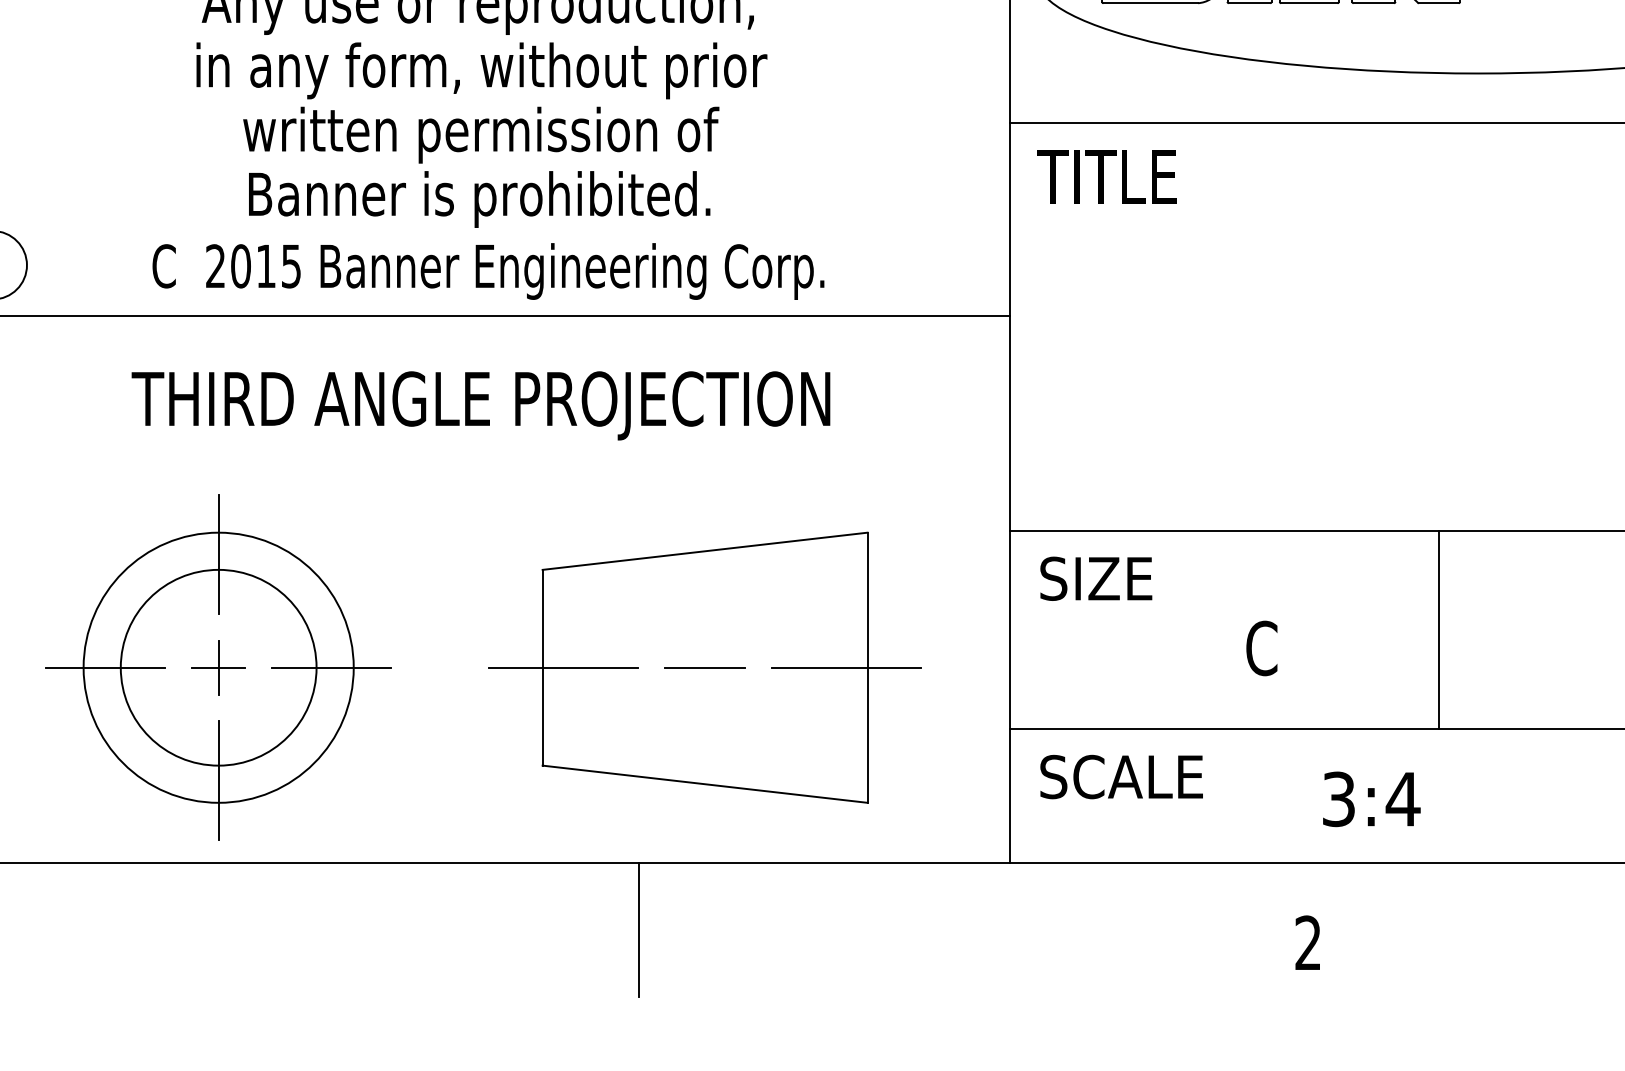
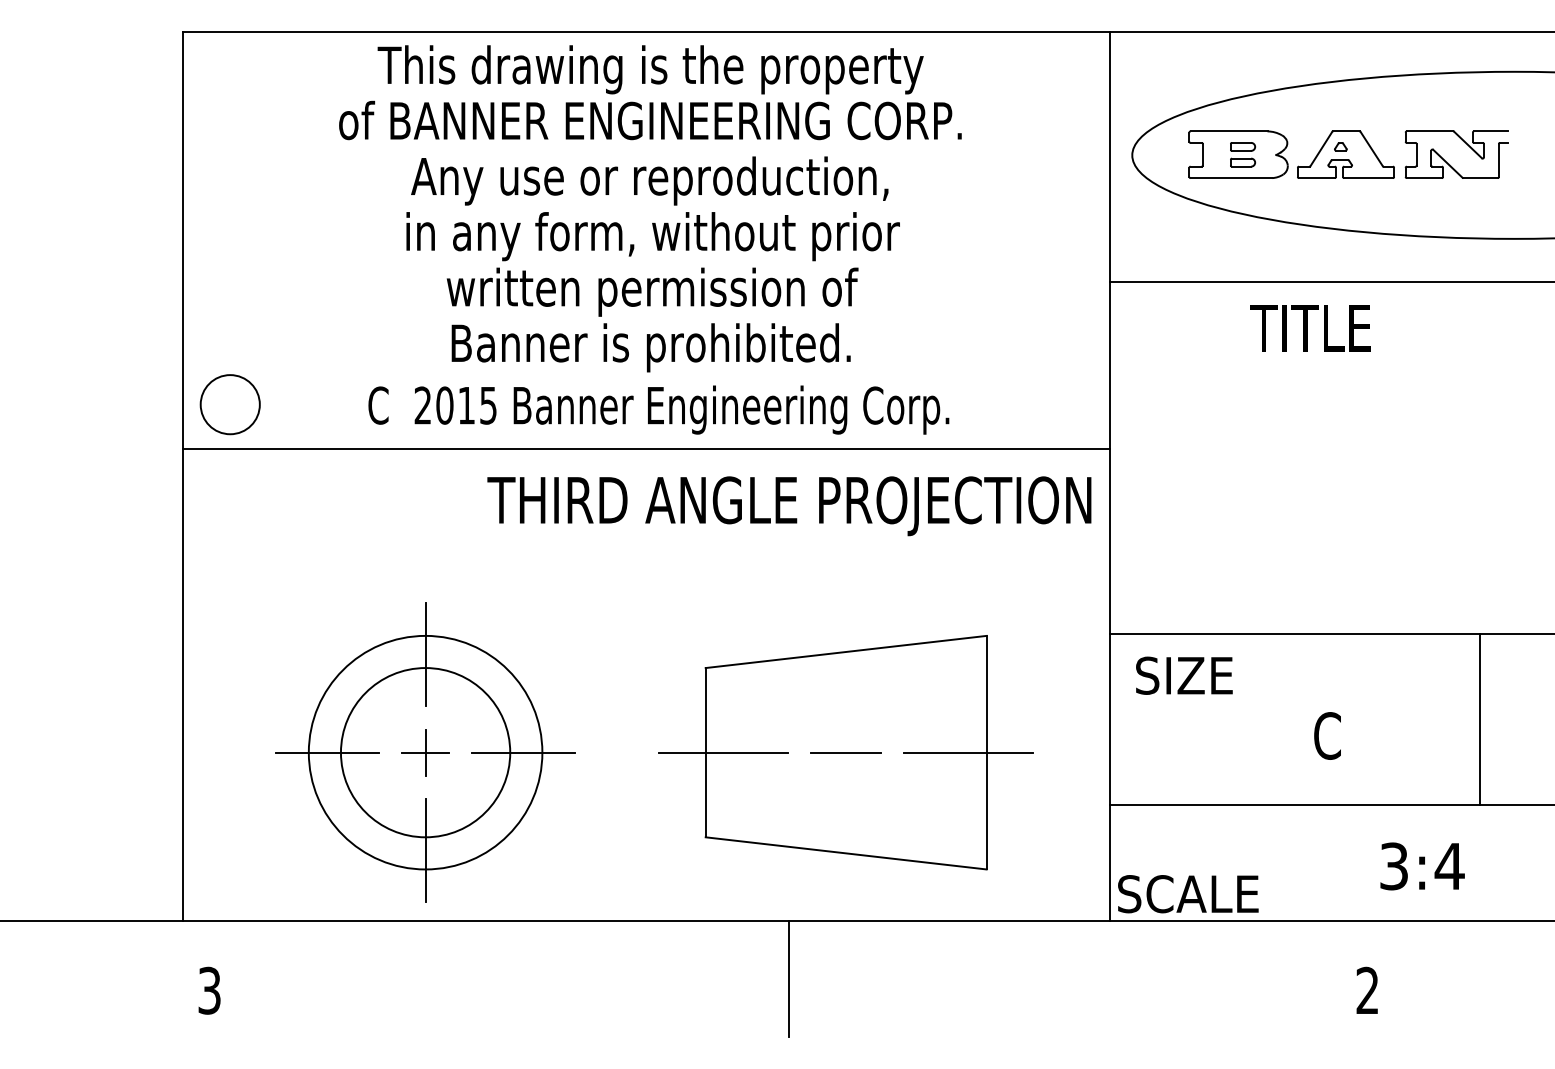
text: (1106, 177) -> (1310, 328), moved
text: (481, 406) -> (789, 506), moved
text: (1121, 777) -> (1188, 894), moved

